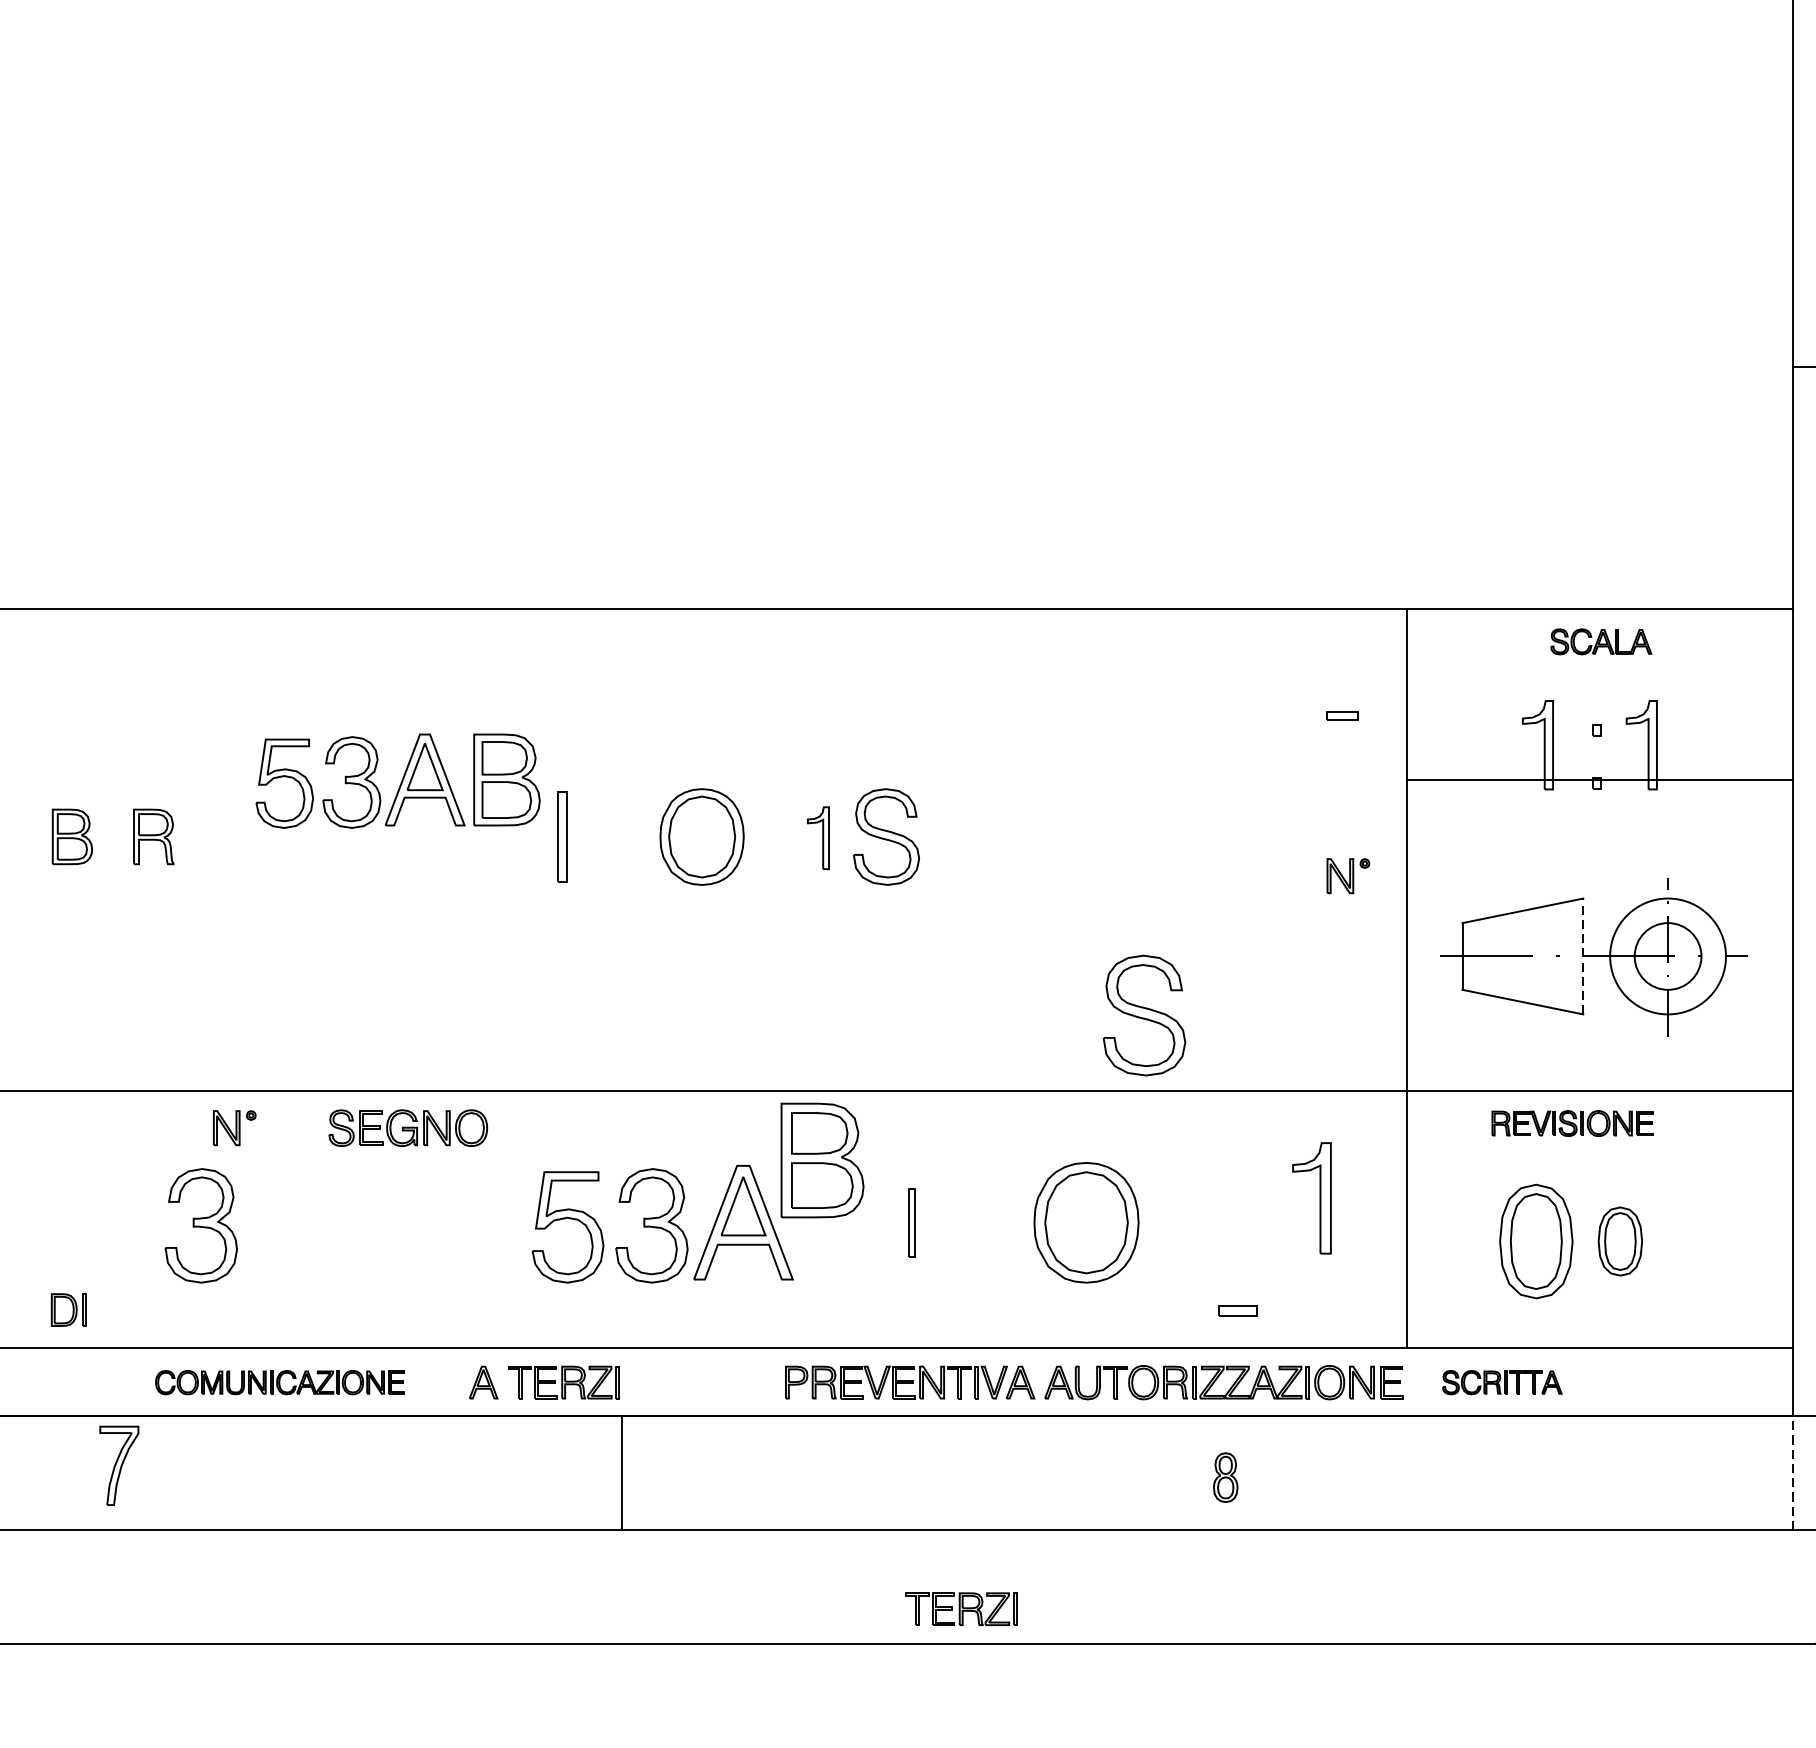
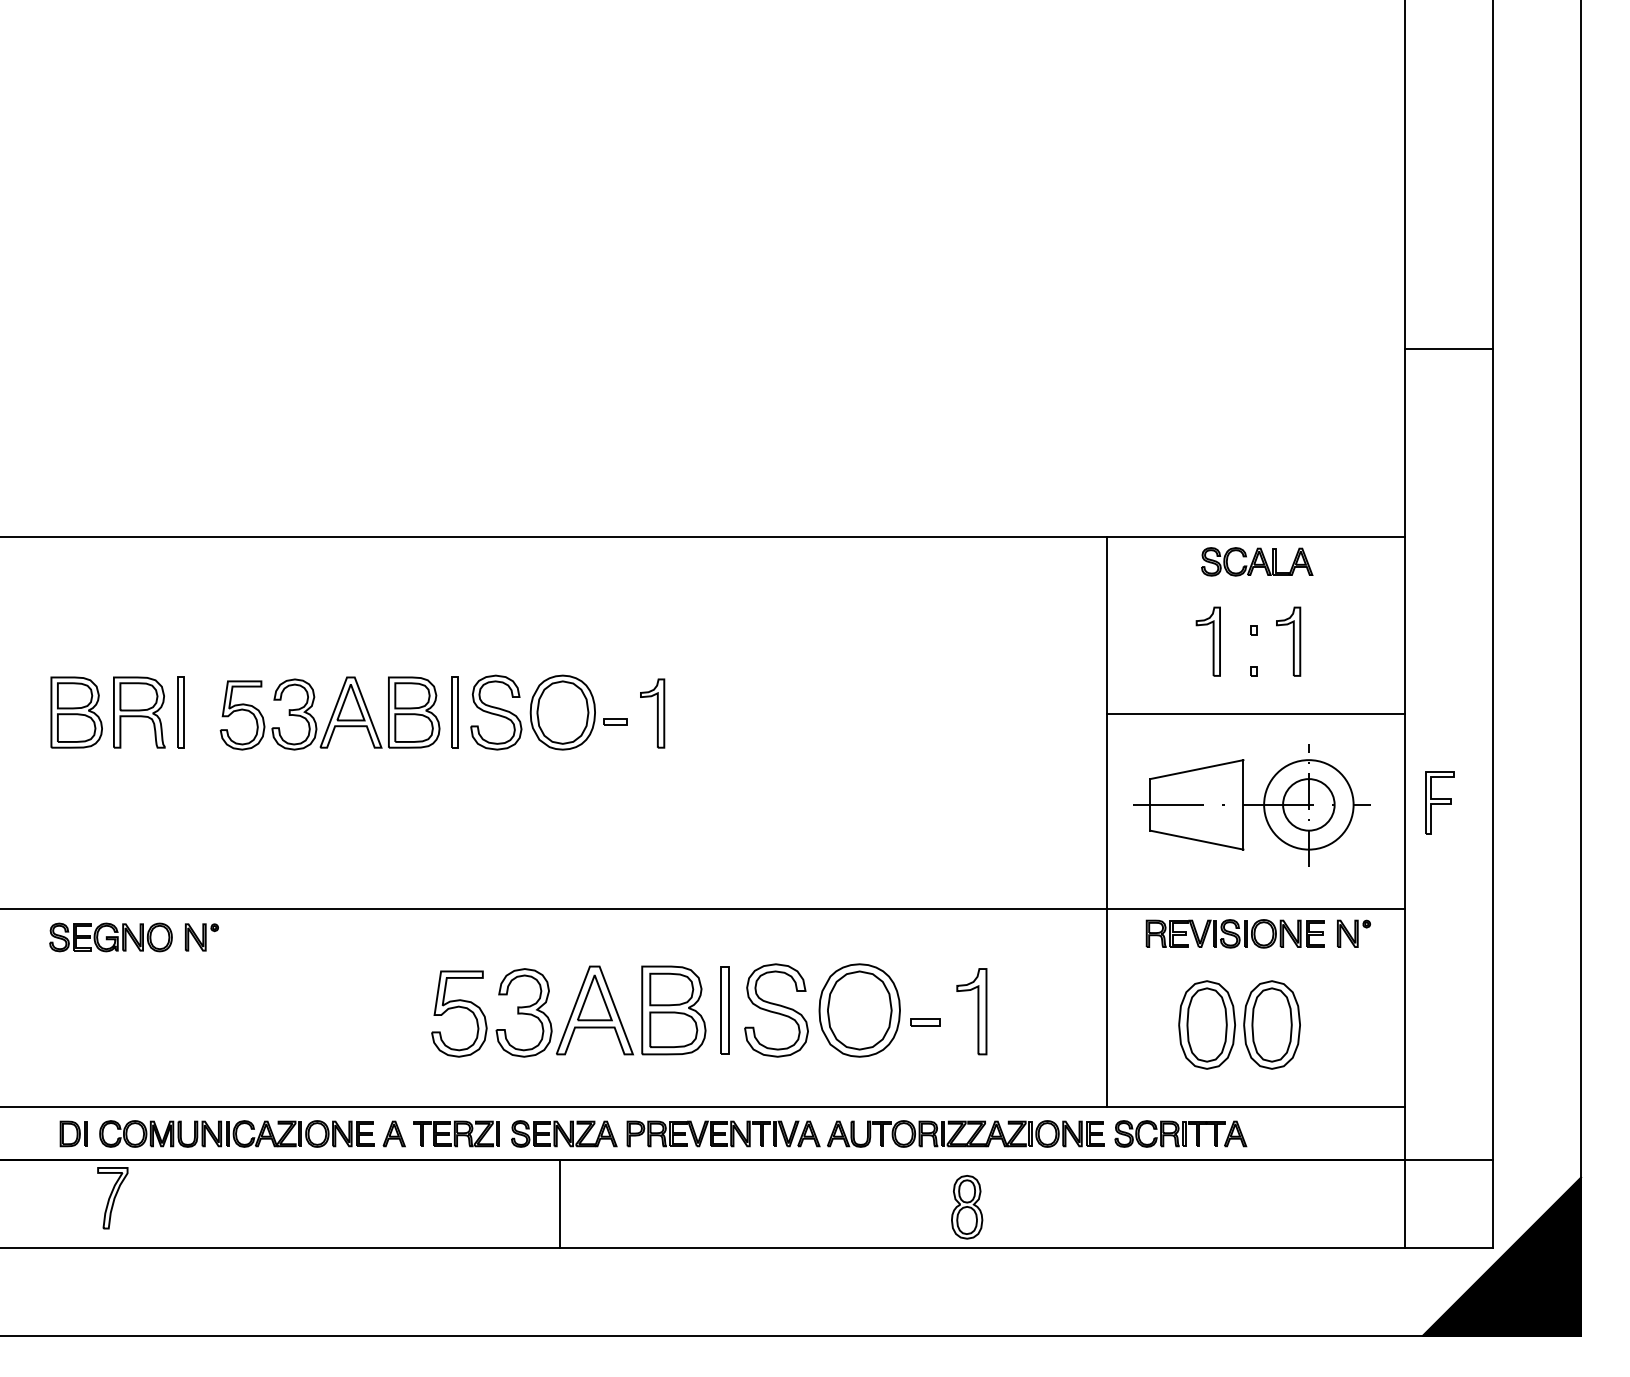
part: (1601, 641) -> (1257, 561), size x1.43
part: (1342, 715) -> (615, 721), moved
line: (1598, 779) -> (1255, 714), moved
part: (397, 781) -> (329, 713), moved
part: (72, 836) -> (76, 712), size x1.67
part: (153, 836) -> (139, 712), size x1.67
part: (206, 836) -> (180, 712), added
part: (886, 836) -> (496, 712), moved
part: (818, 838) -> (652, 713), size x1.43
part: (1349, 875) -> (1354, 933), moved
line: (1583, 955) -> (1243, 804), dashed -> solid
part: (1144, 1015) -> (776, 1010), moved
part: (1571, 1123) -> (1234, 933), size x1.43
part: (407, 1128) -> (110, 937), moved
part: (822, 1160) -> (673, 1010), moved
part: (1311, 1198) -> (971, 1011), moved
part: (911, 1222) -> (724, 1010), size x1.67
part: (200, 1225) -> (175, 1012), removed
part: (1619, 1240) -> (1271, 1024), size x1.67
part: (68, 1309) -> (73, 1133), moved
part: (1237, 1310) -> (925, 1022), moved
part: (279, 1382) -> (236, 1133), size x1.43
part: (704, 1382) -> (564, 1133), added
part: (1501, 1382) -> (1180, 1133), size x1.43
line: (622, 1472) -> (560, 1203), moved
line: (1793, 1472) -> (1405, 1203), dashed -> solid
part: (1226, 1477) -> (967, 1207), size x1.67
part: (961, 1608) -> (763, 1308), removed

